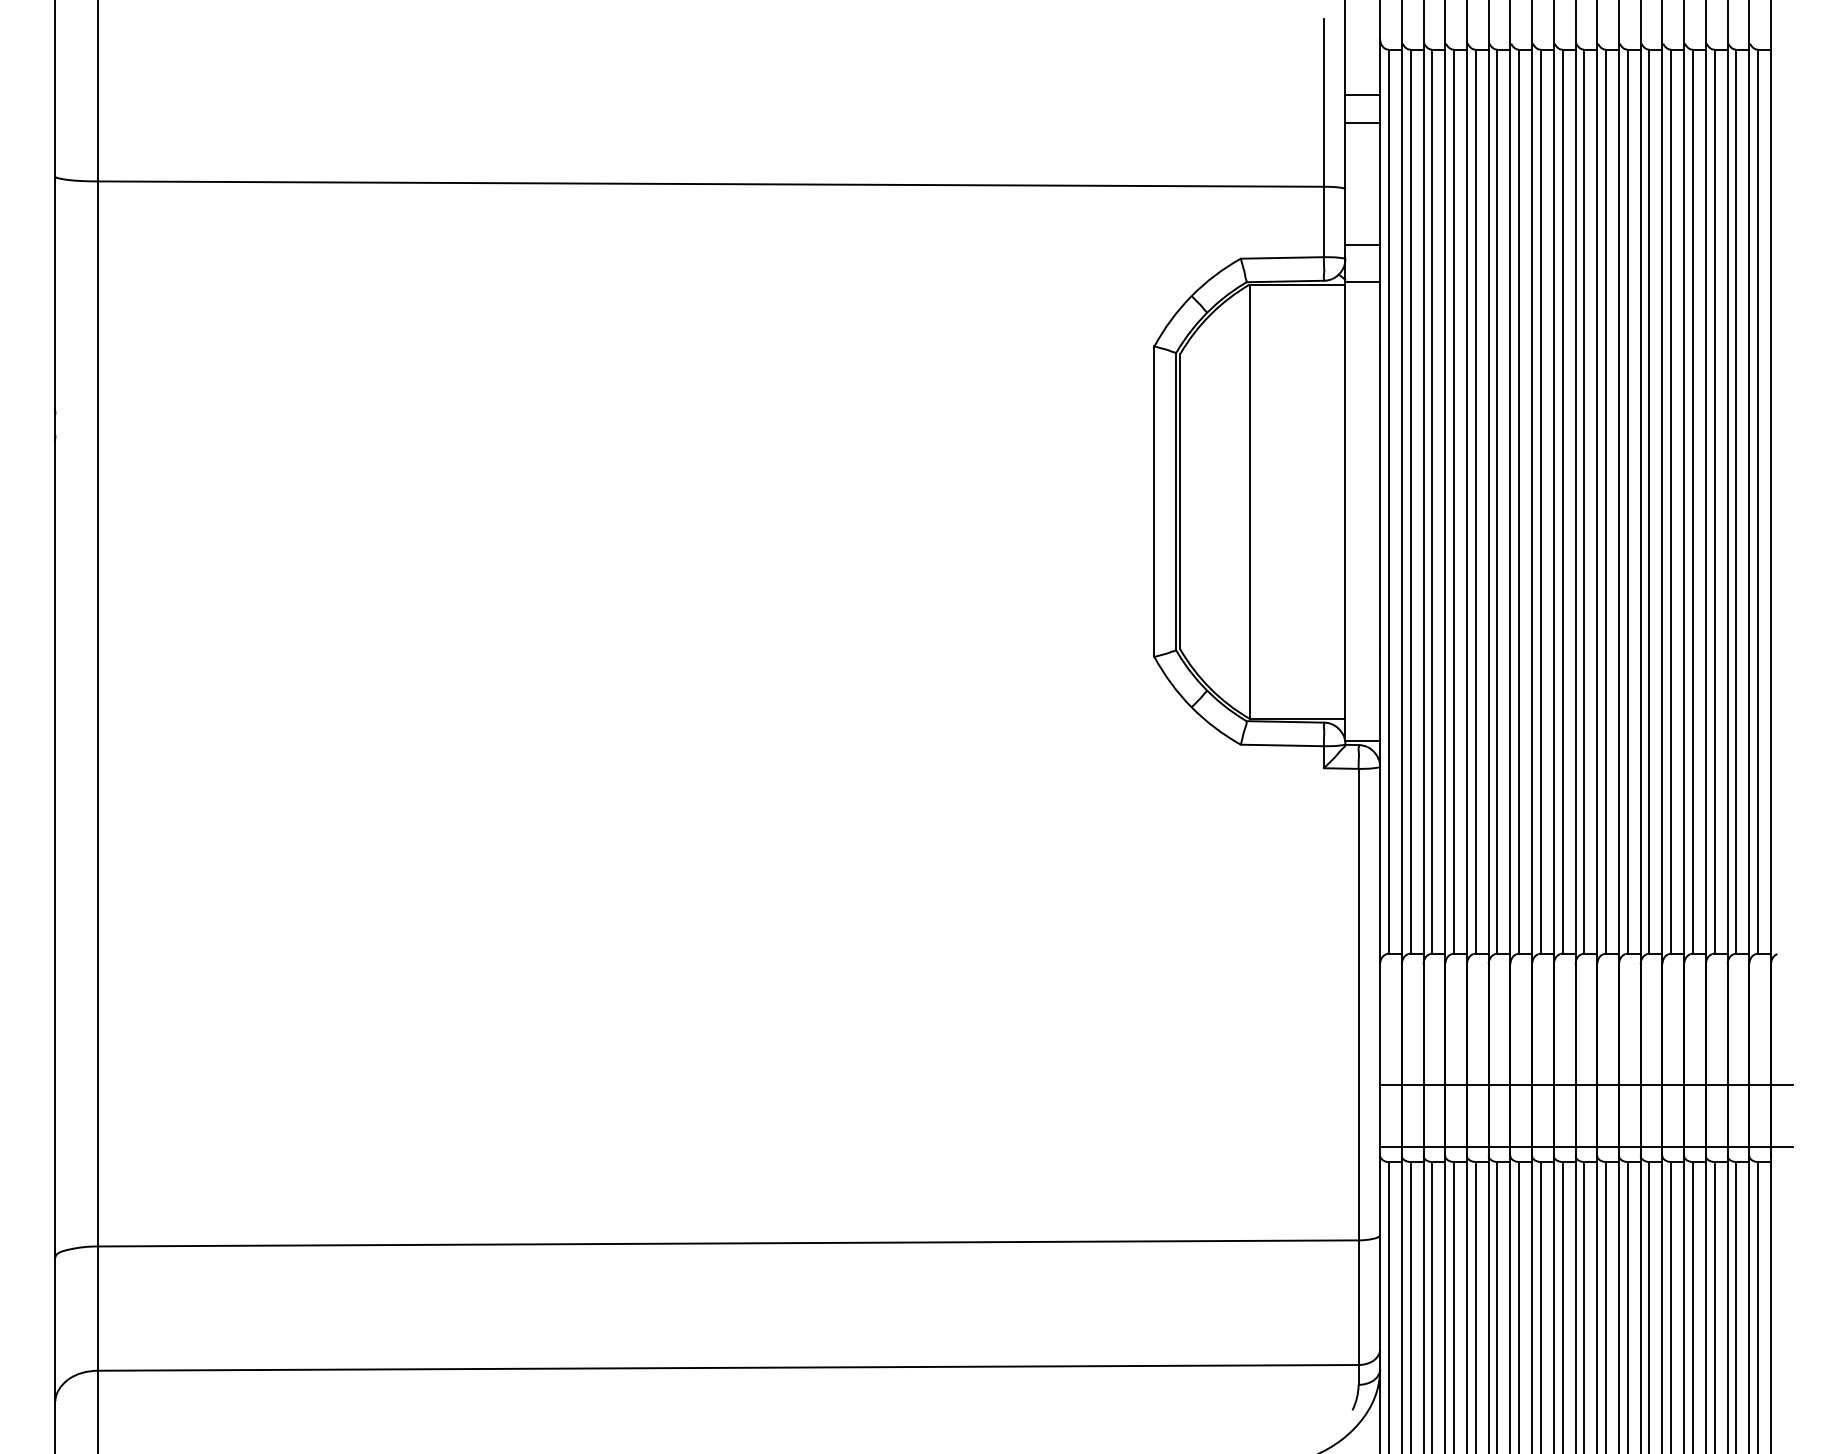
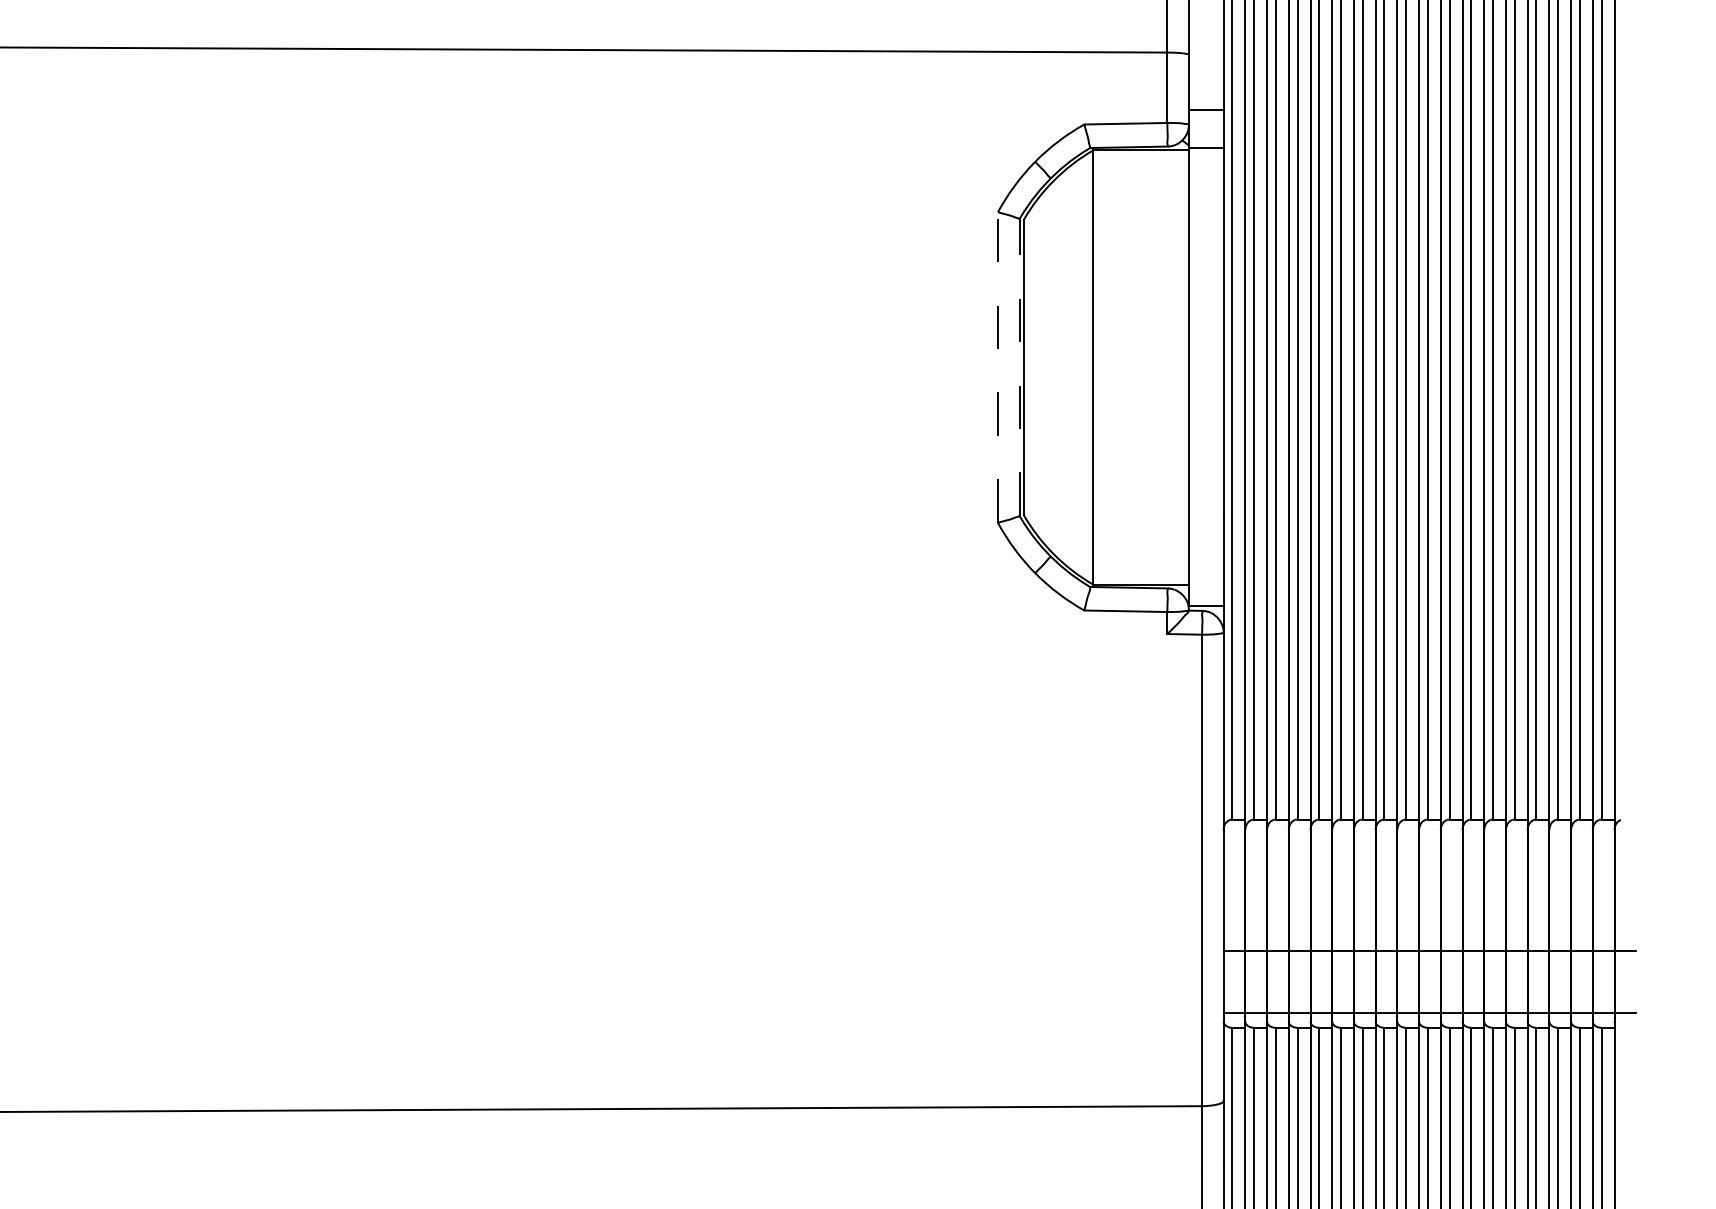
line: (1154, 501) -> (998, 367), solid -> dashed
line: (1175, 501) -> (1019, 367), solid -> dashed

